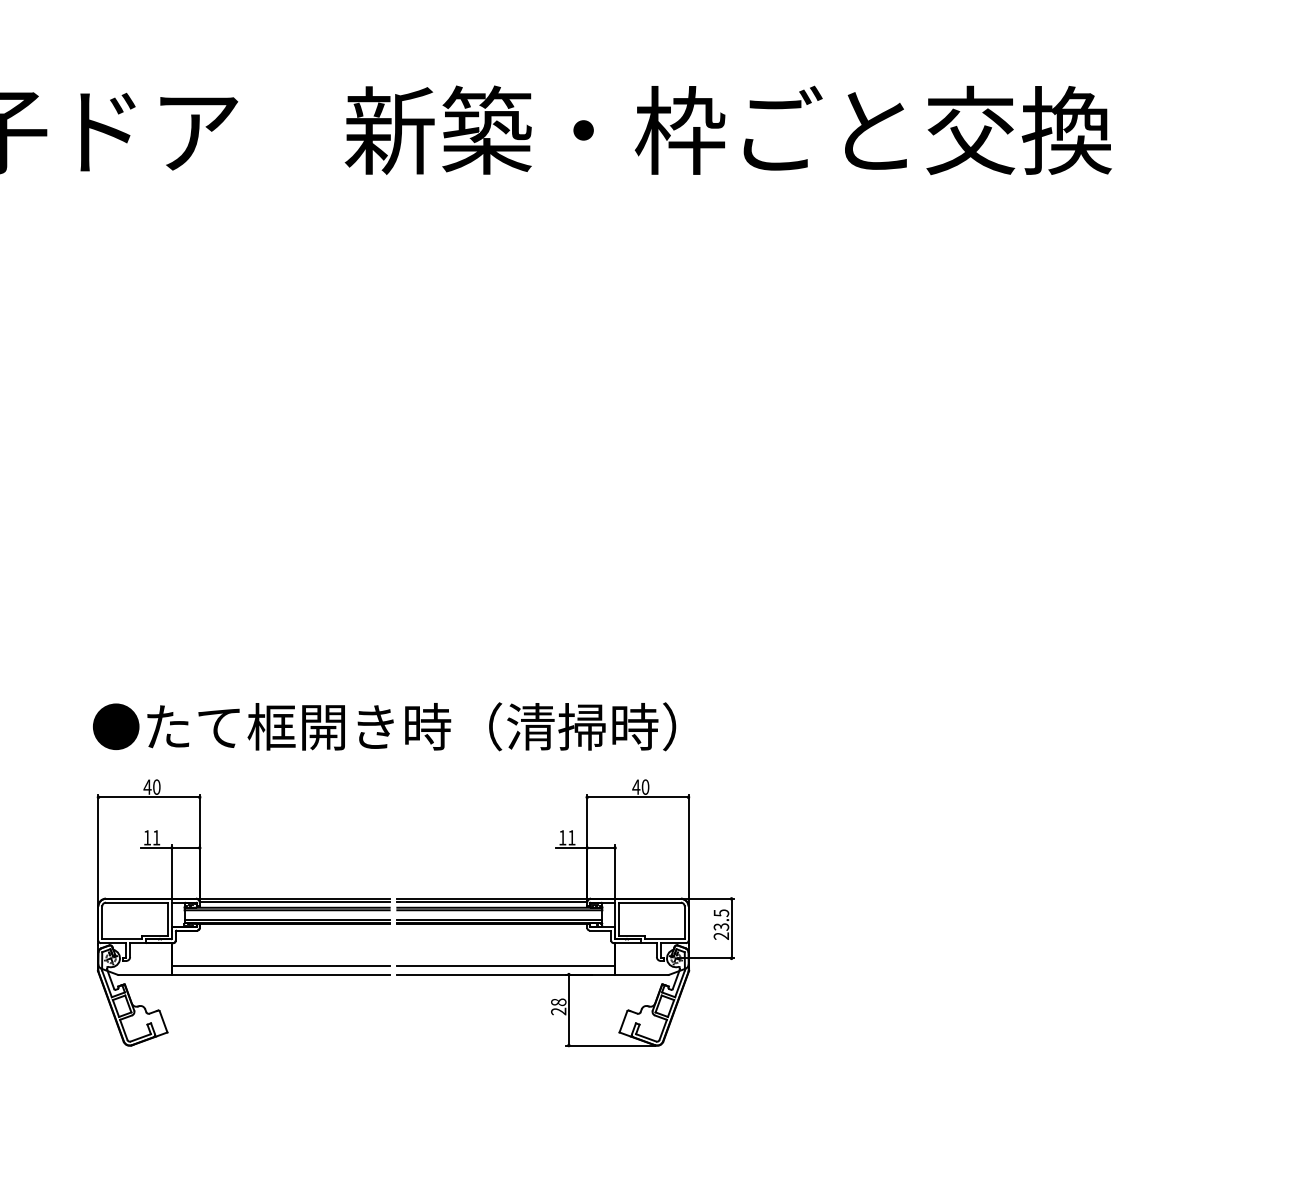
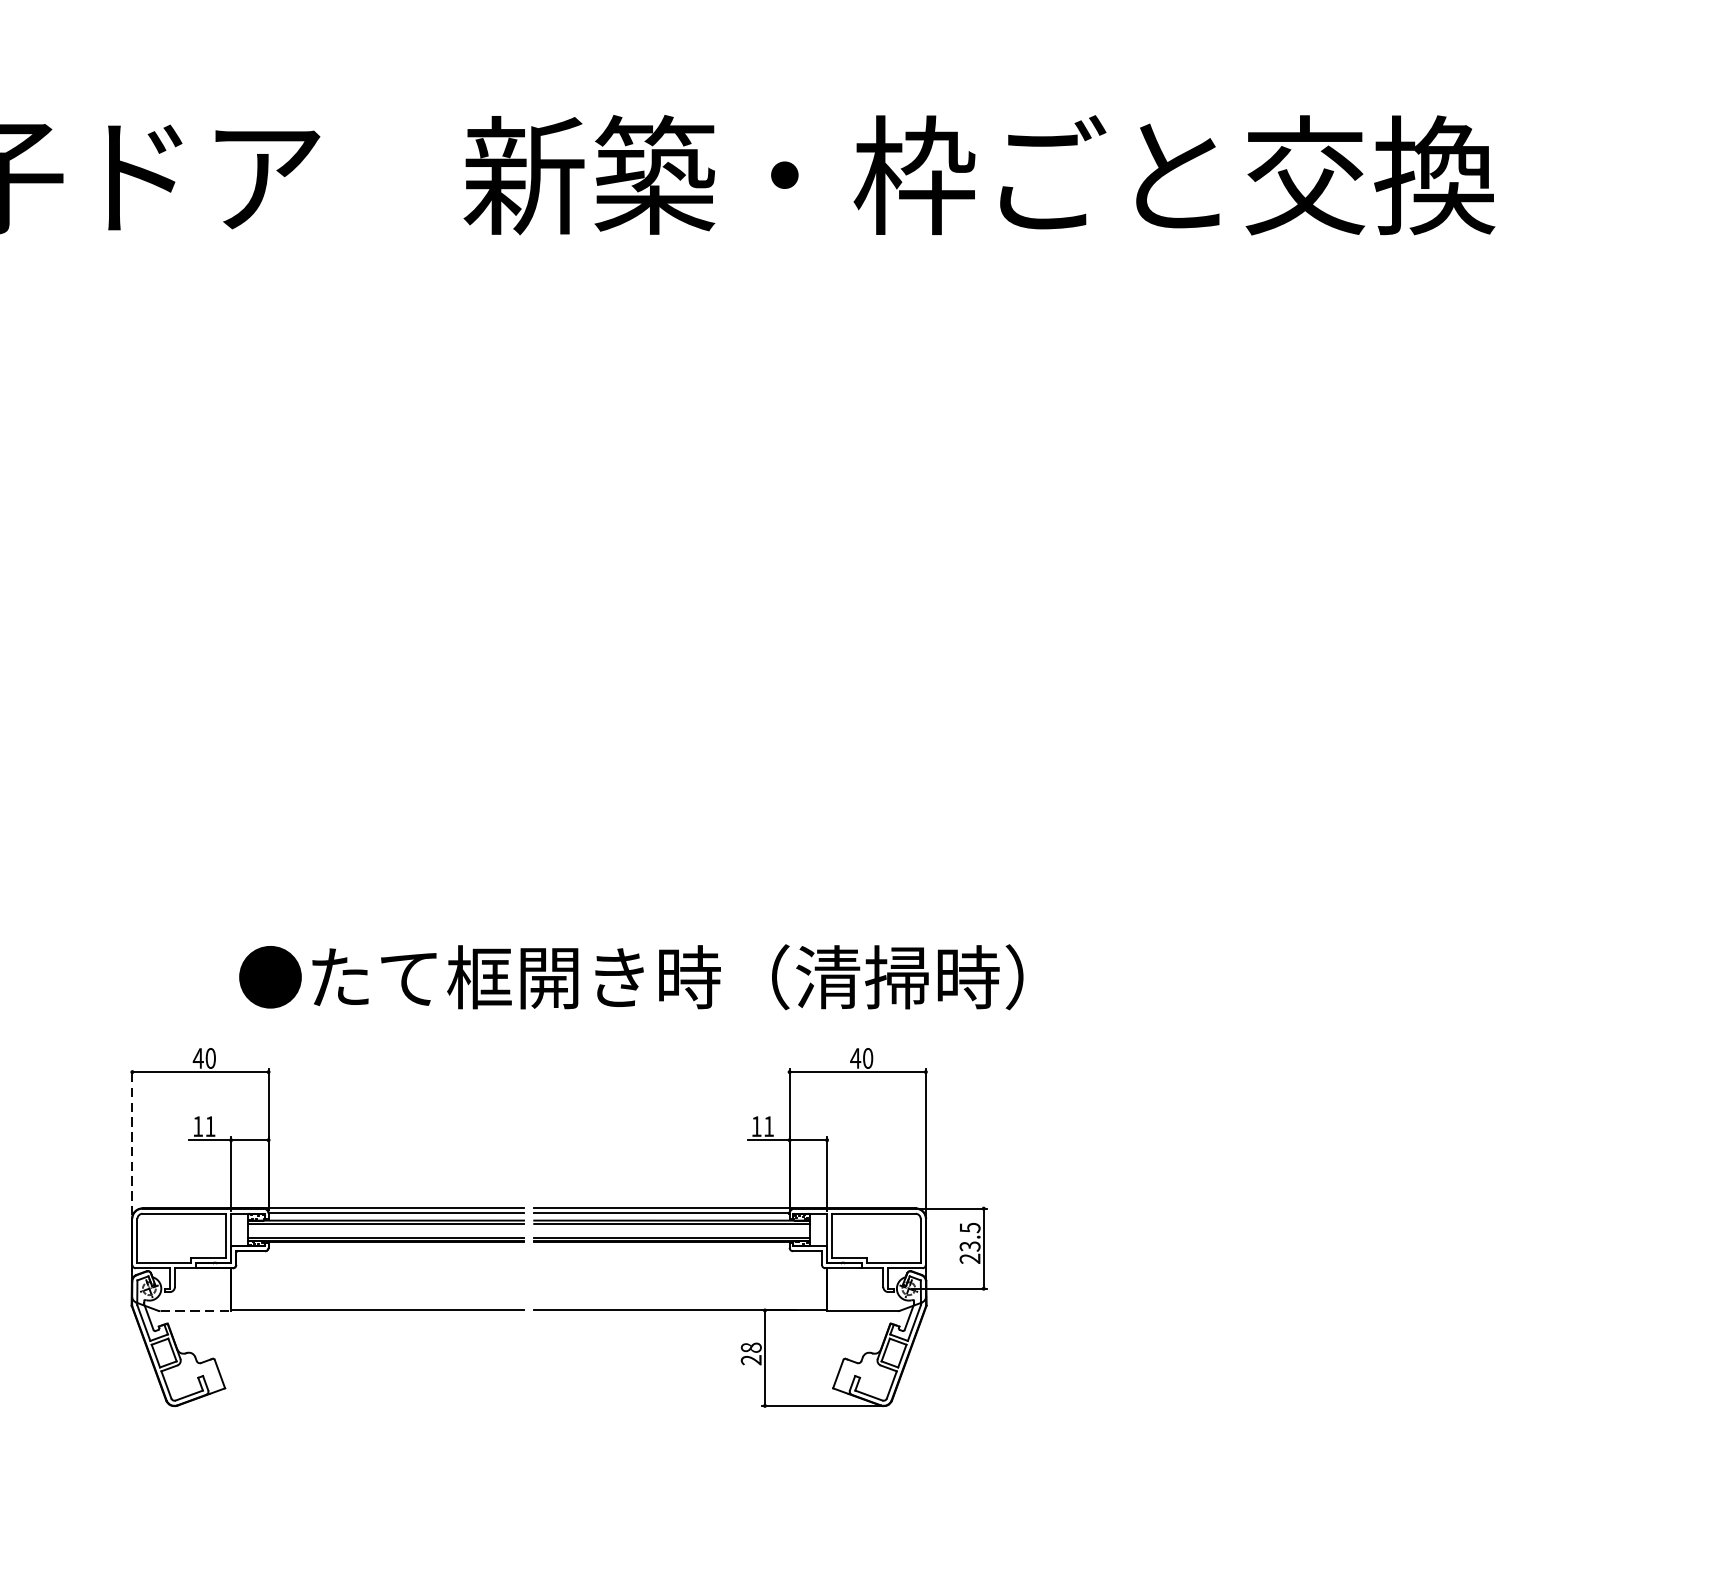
text: (384, 726) -> (631, 976), moved
line: (98, 849) -> (132, 1142), solid -> dashed
line: (280, 965) -> (377, 1298), removed
line: (505, 965) -> (679, 1298), removed
line: (146, 975) -> (196, 1311), solid -> dashed

